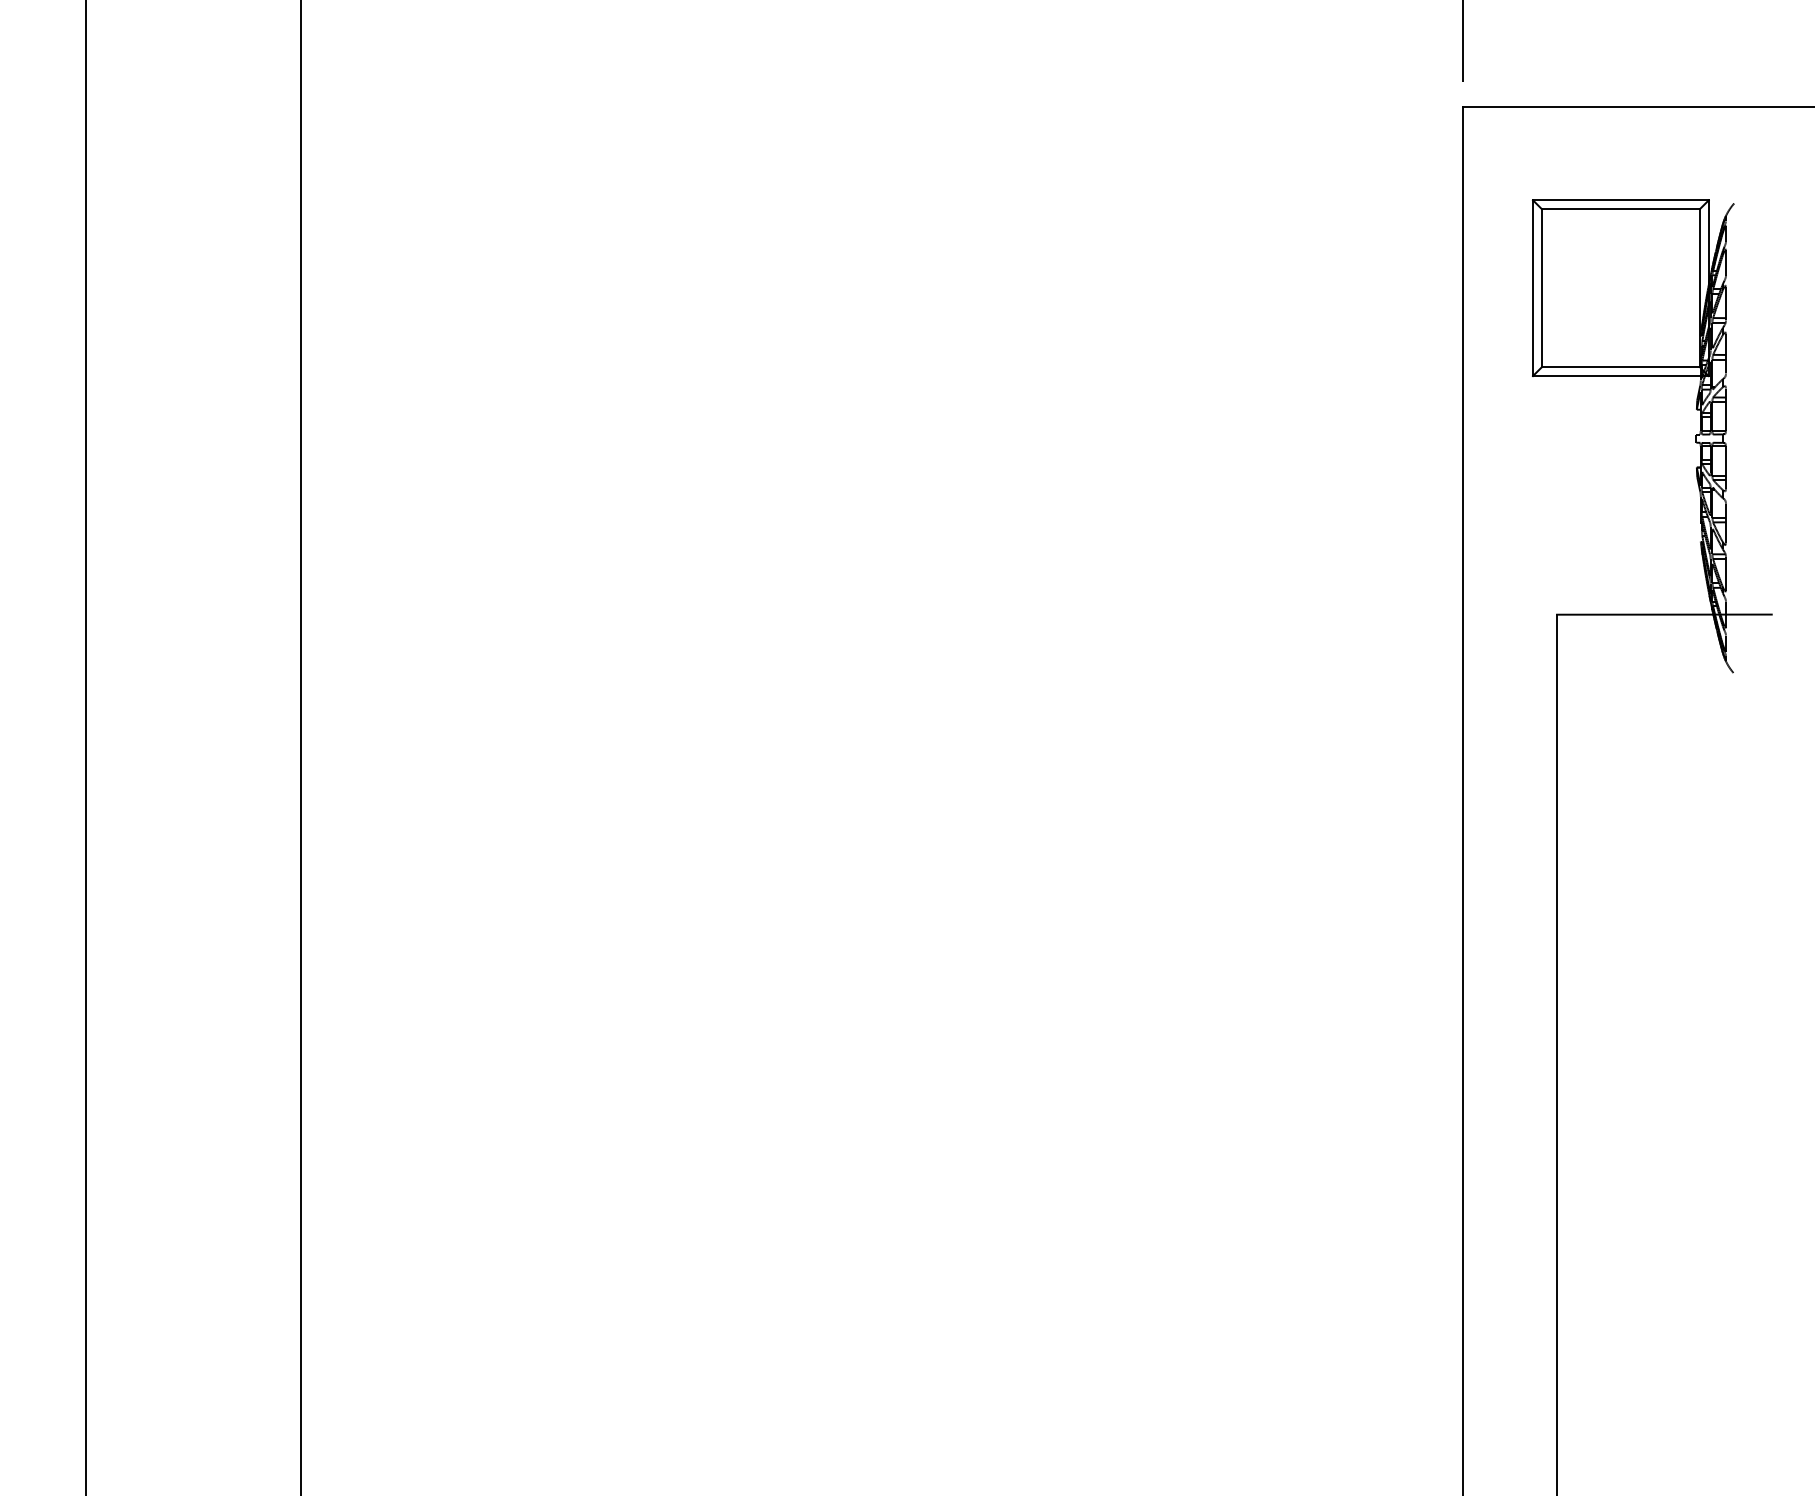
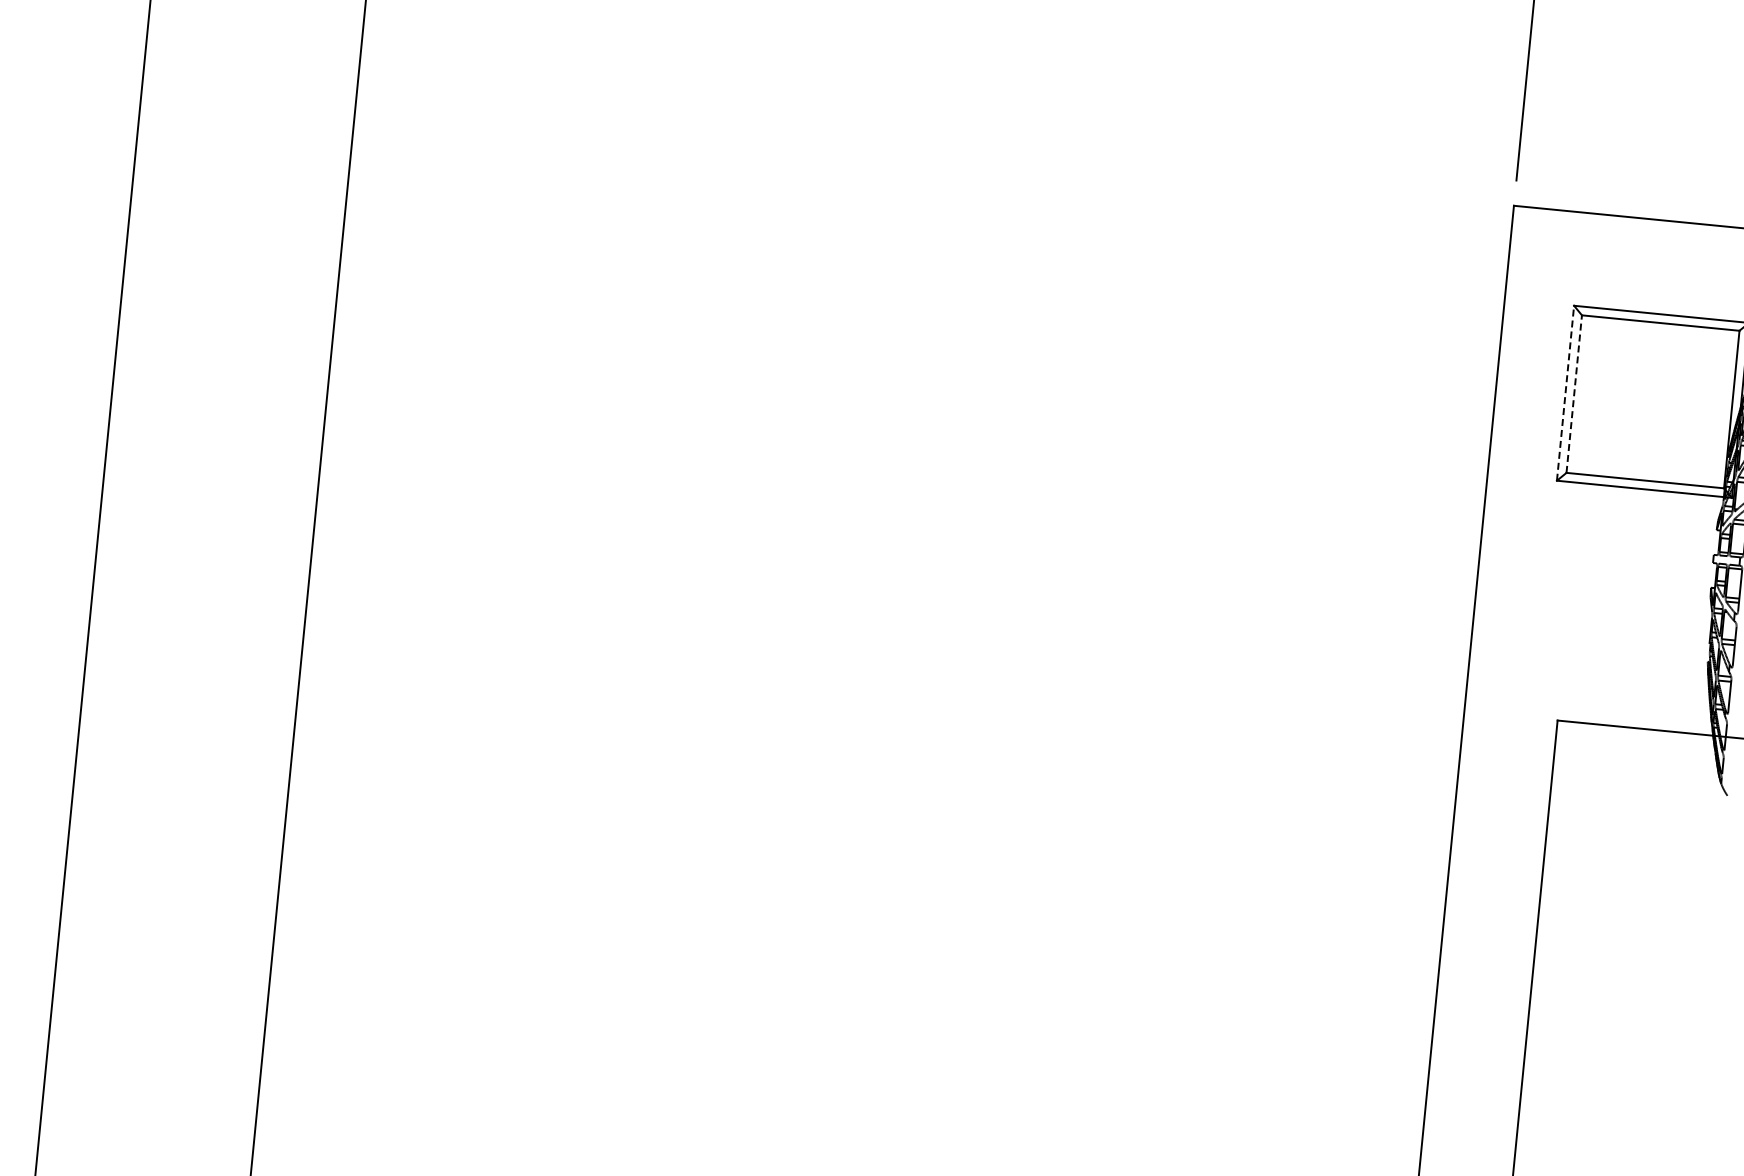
line: (1541, 287) -> (1574, 393), solid -> dashed
line: (1533, 288) -> (1566, 393), solid -> dashed

